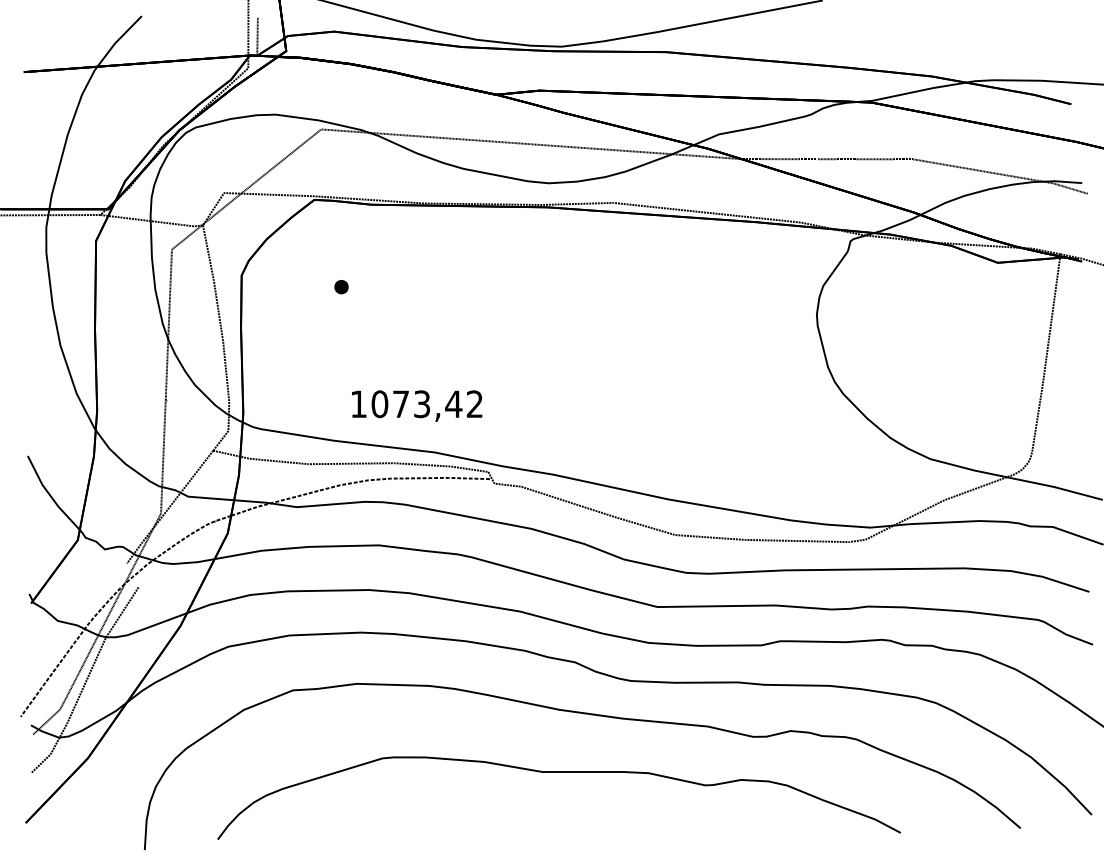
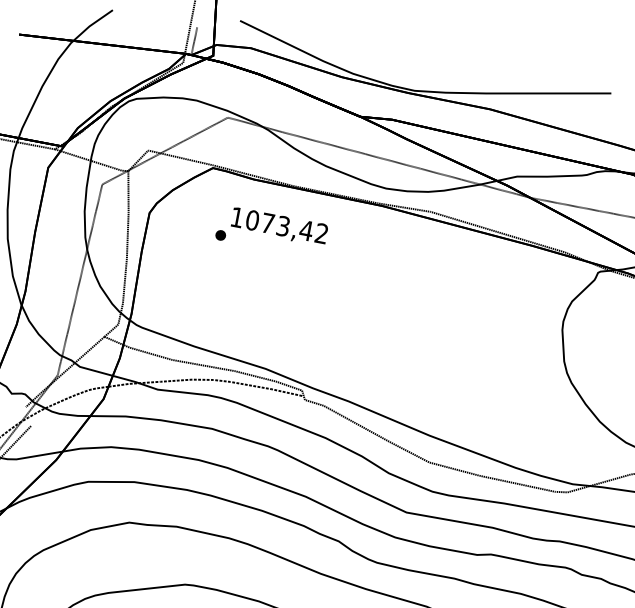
text: (417, 405) -> (279, 226), moved

